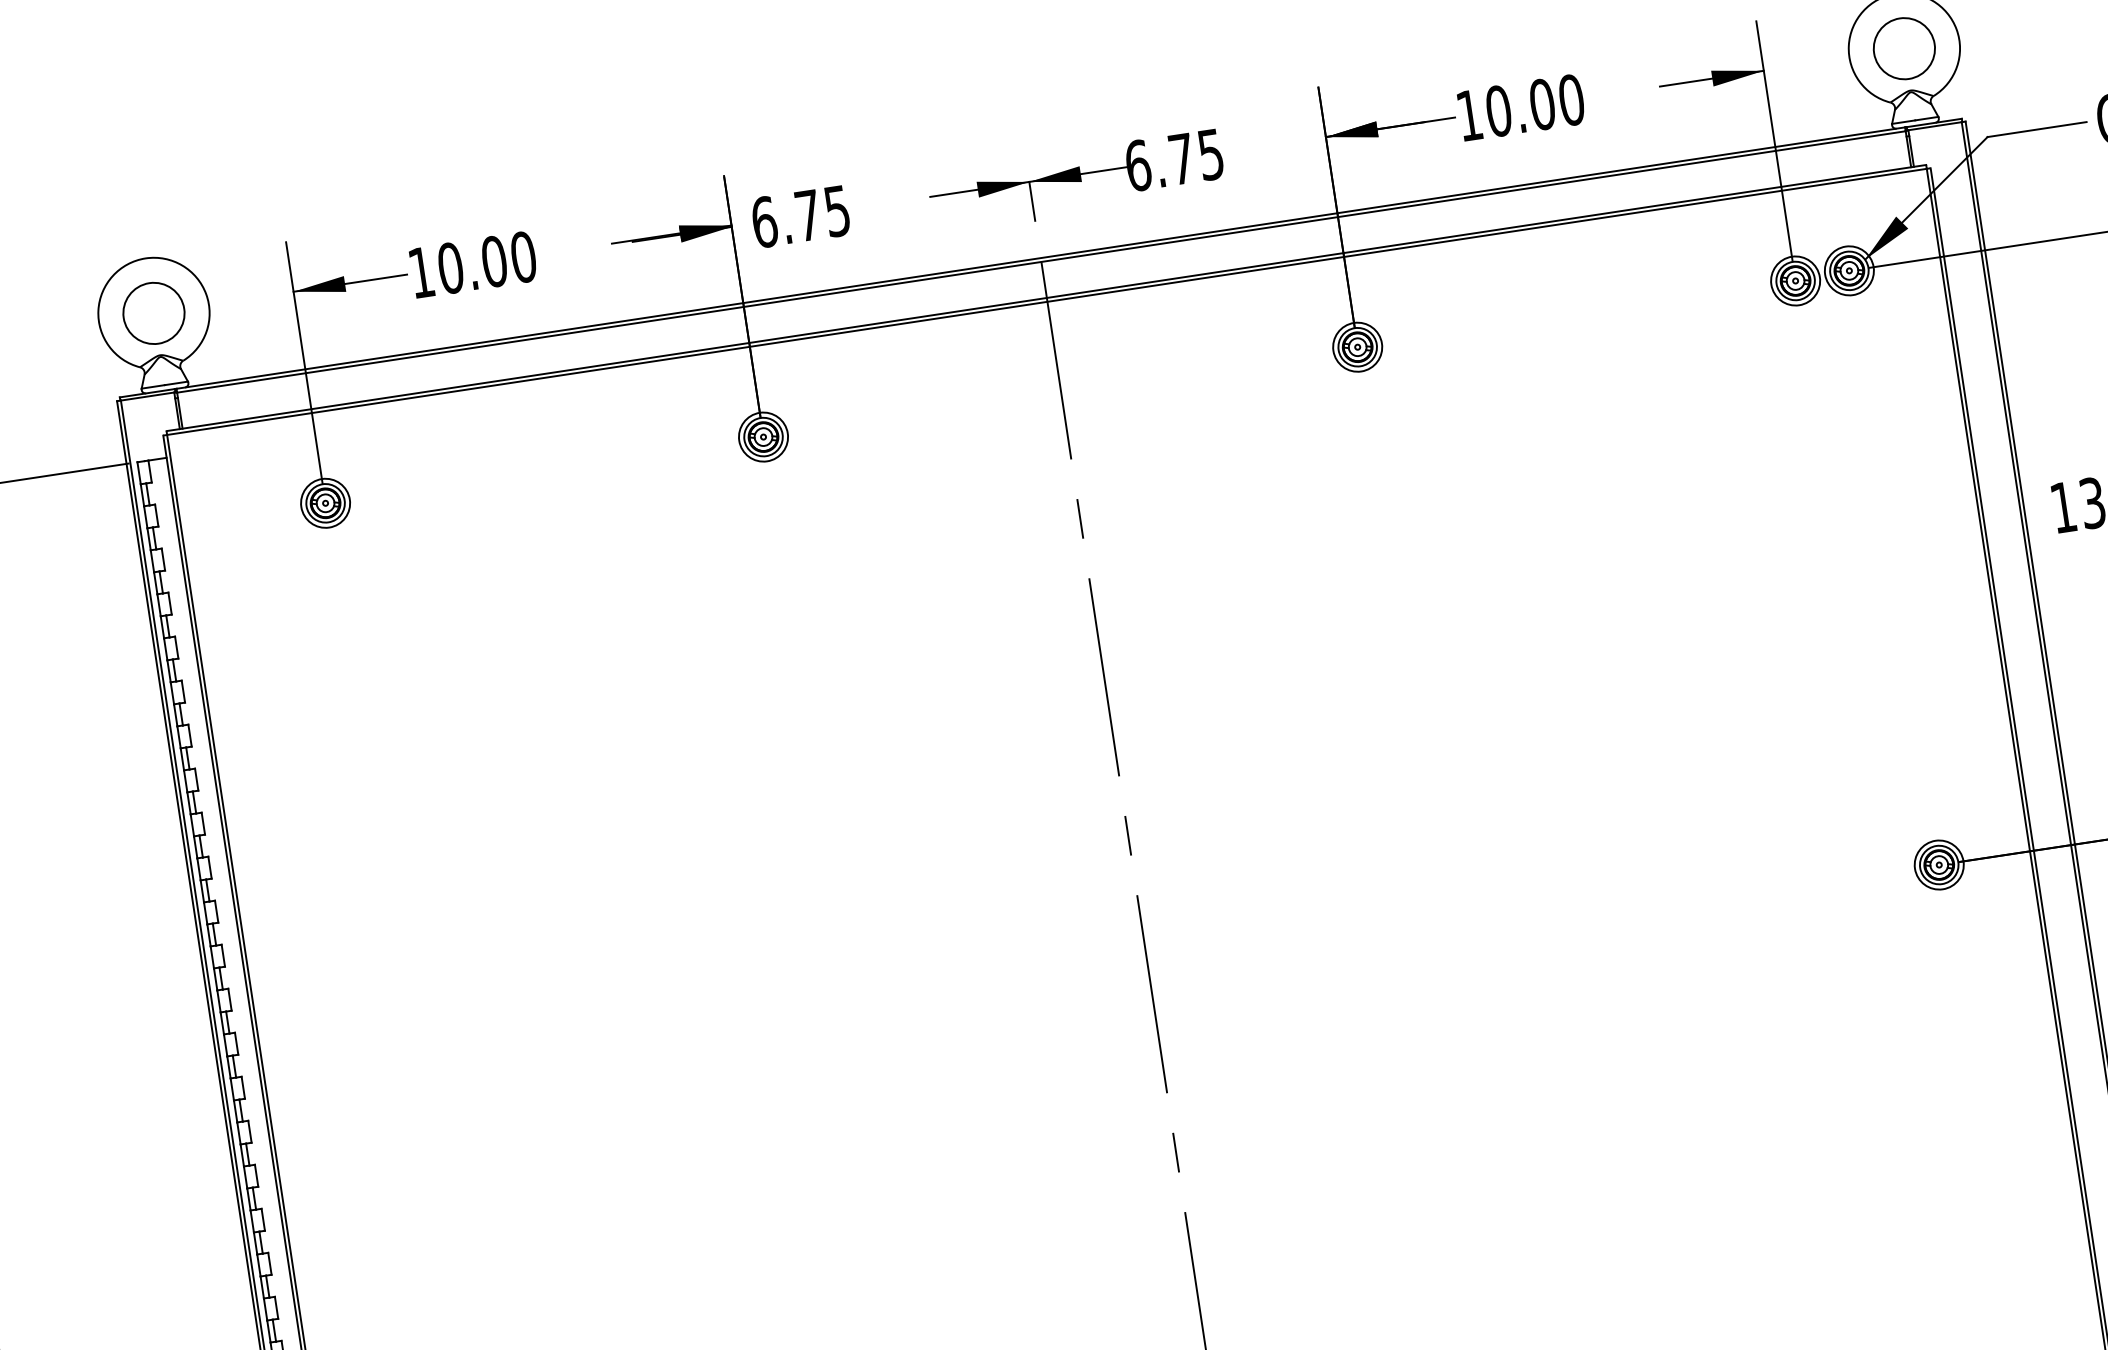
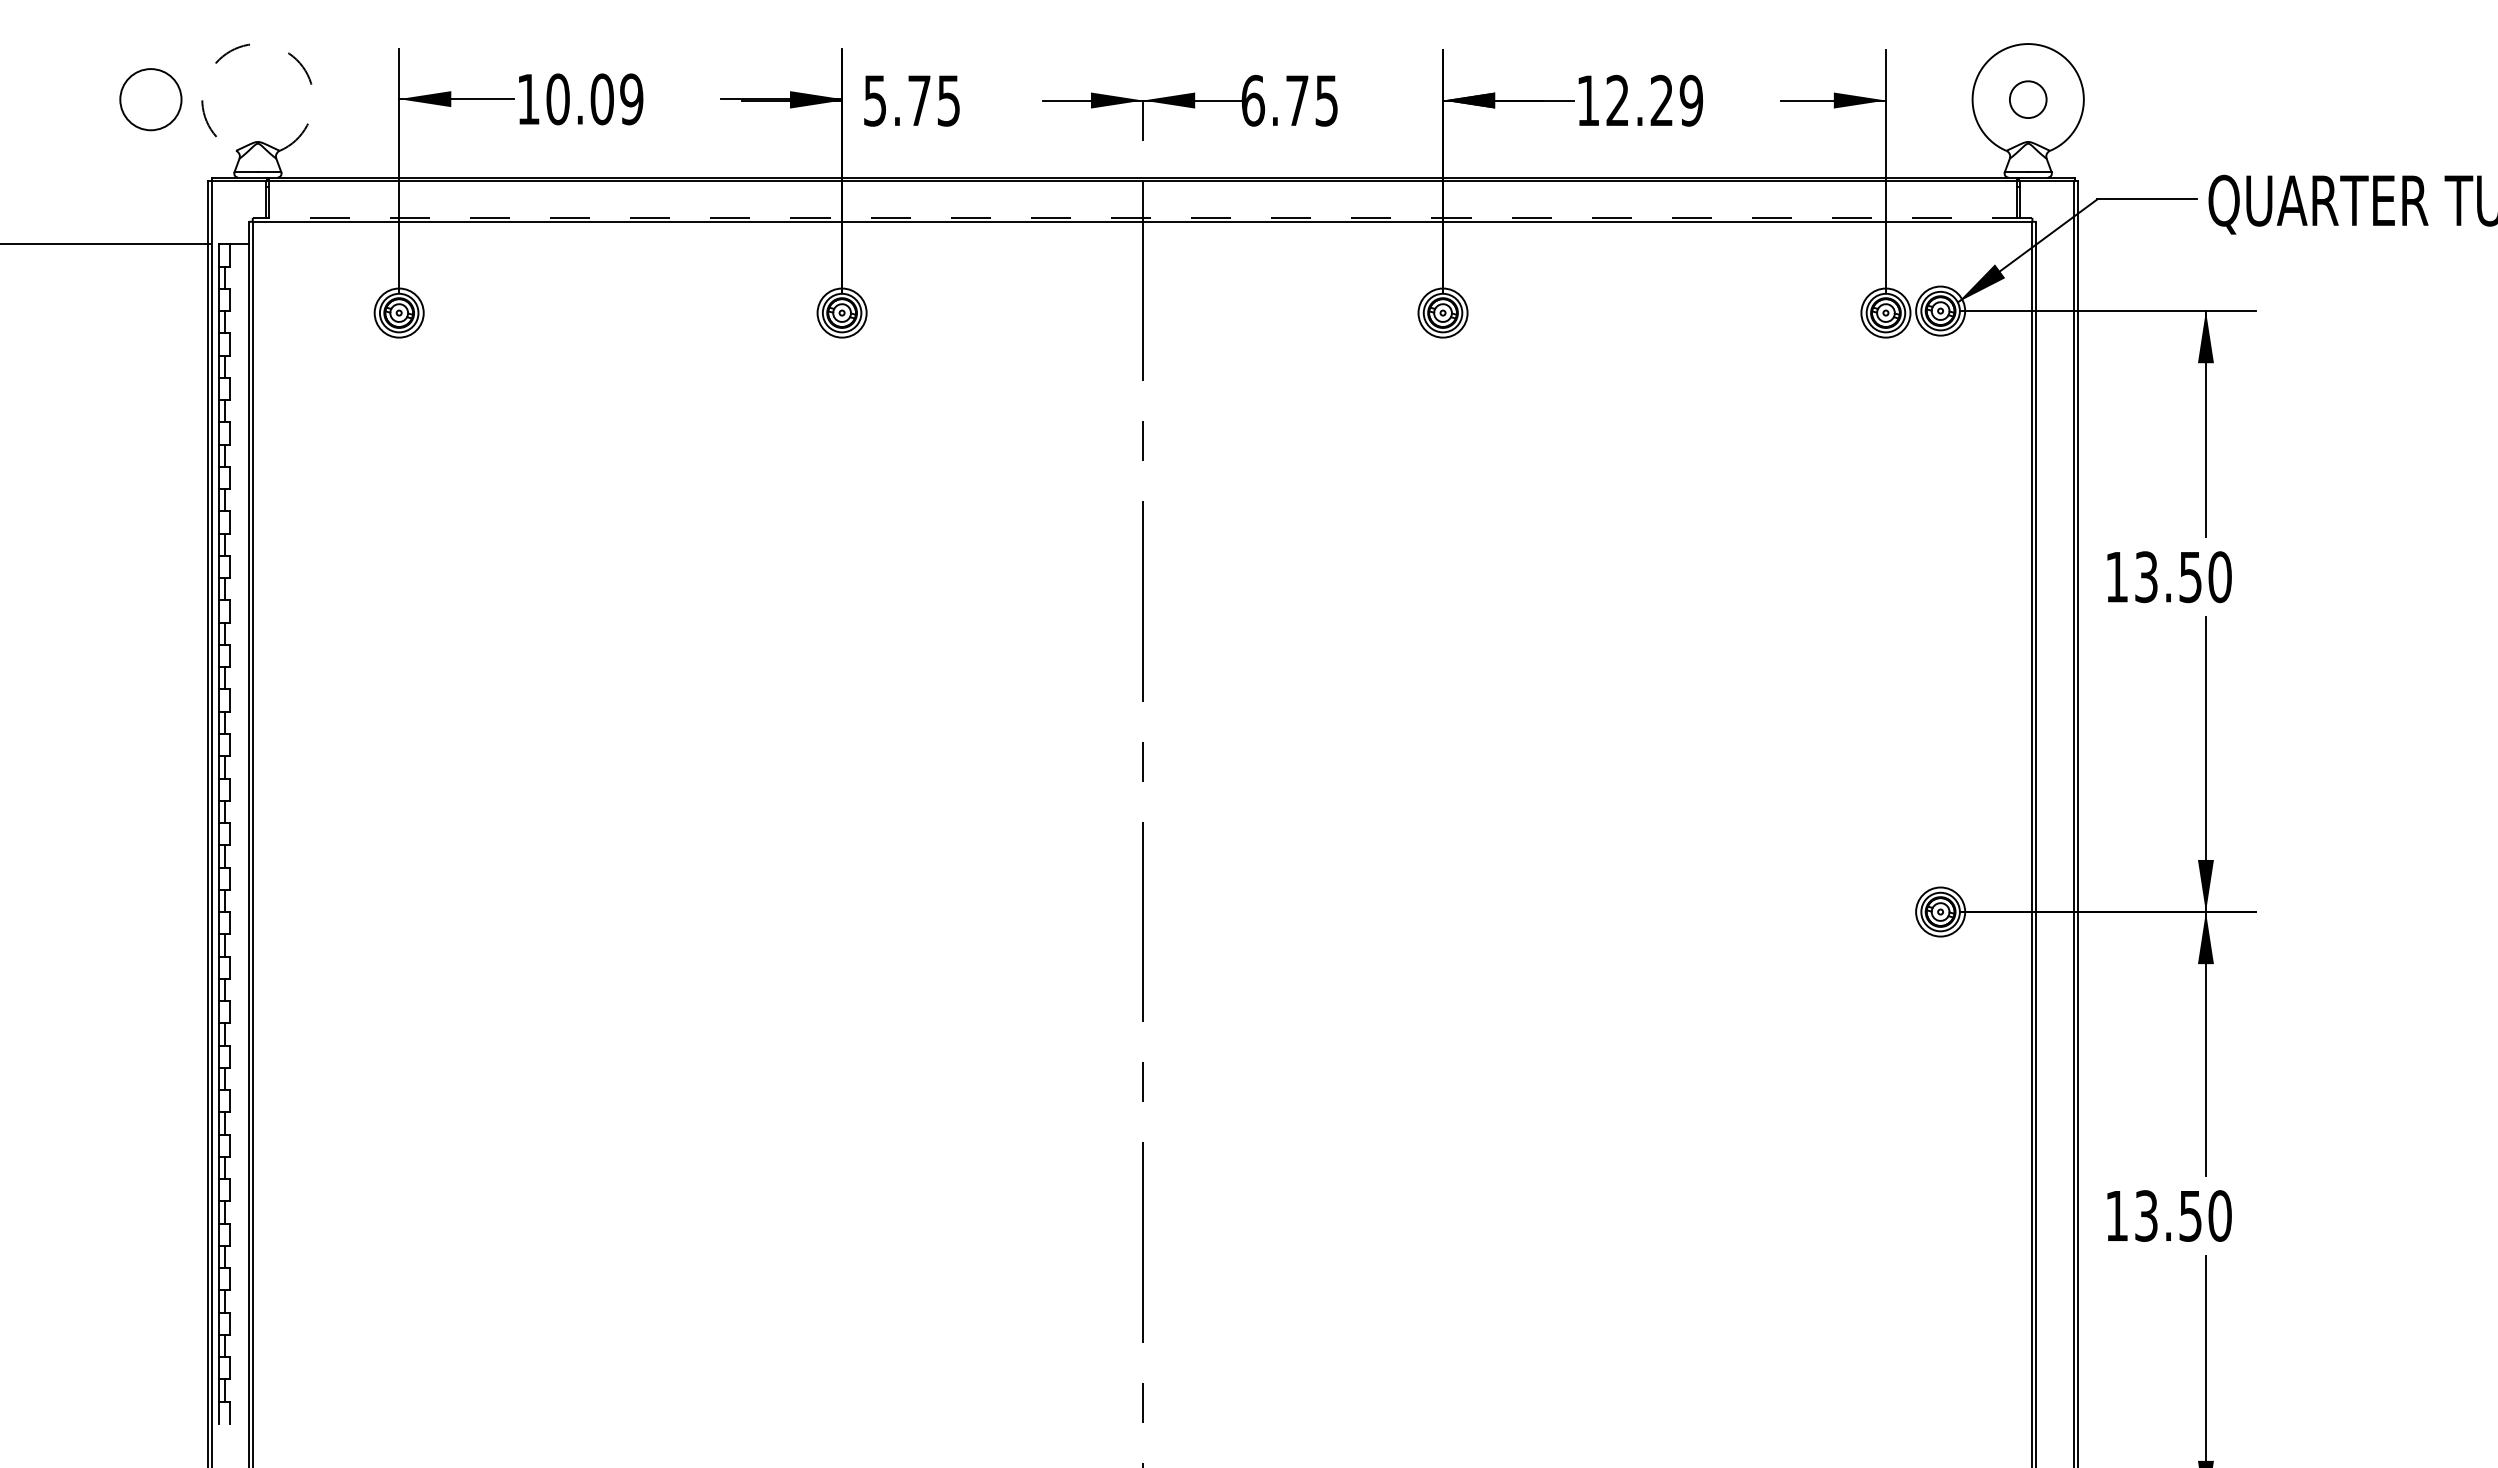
circle: (1903, 48) -> (2027, 99), size x0.6
text: (1534, 105) -> (1654, 100), 10.00 -> 12.29
text: (764, 221) -> (875, 100), 6.75 -> 5.75
text: (523, 257) -> (631, 99), 10.00 -> 10.09
arc: (145, 258) -> (257, 44), solid -> dashed
line: (1046, 297) -> (1142, 217), solid -> dashed
circle: (153, 313) -> (150, 99), moved

